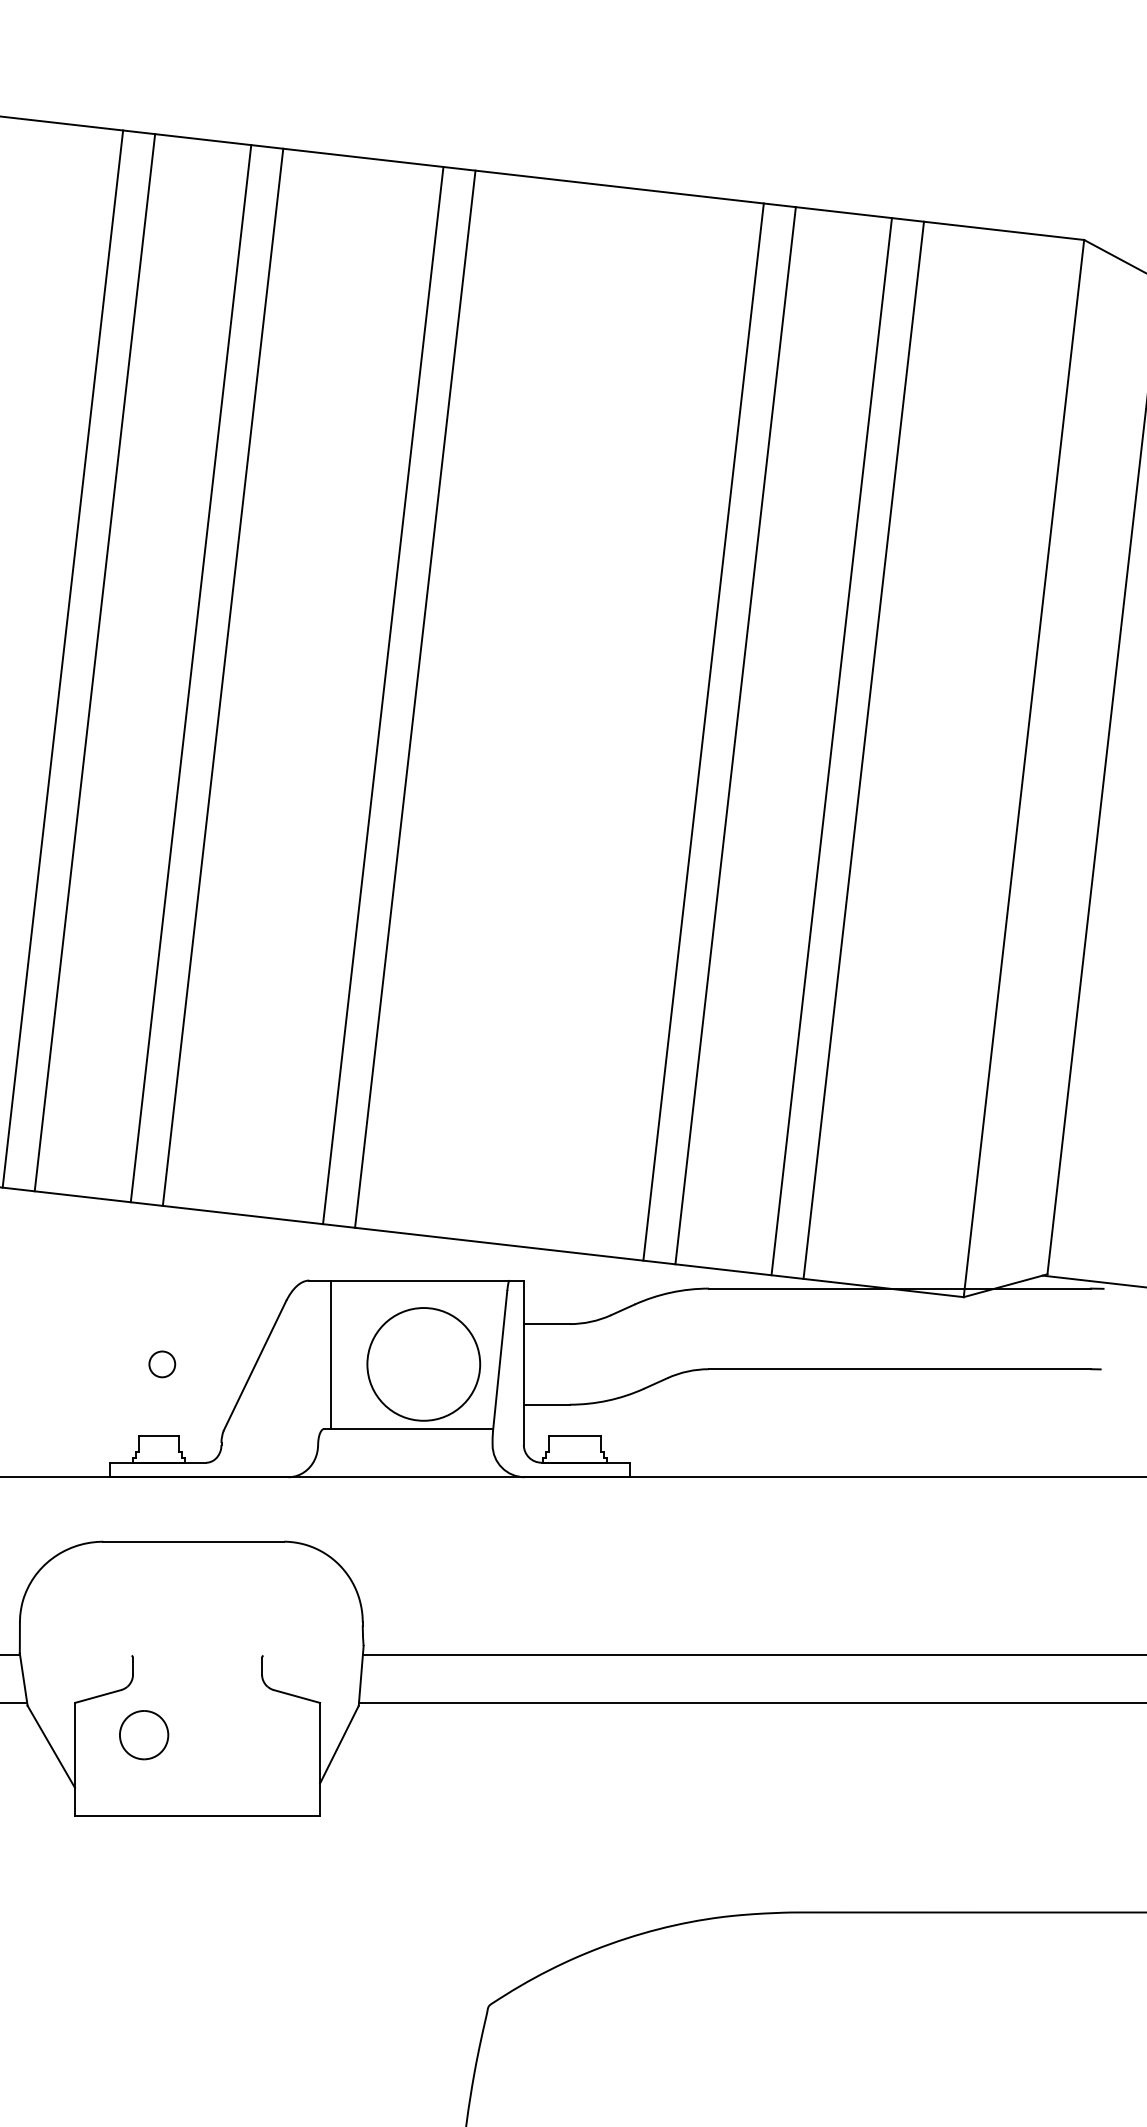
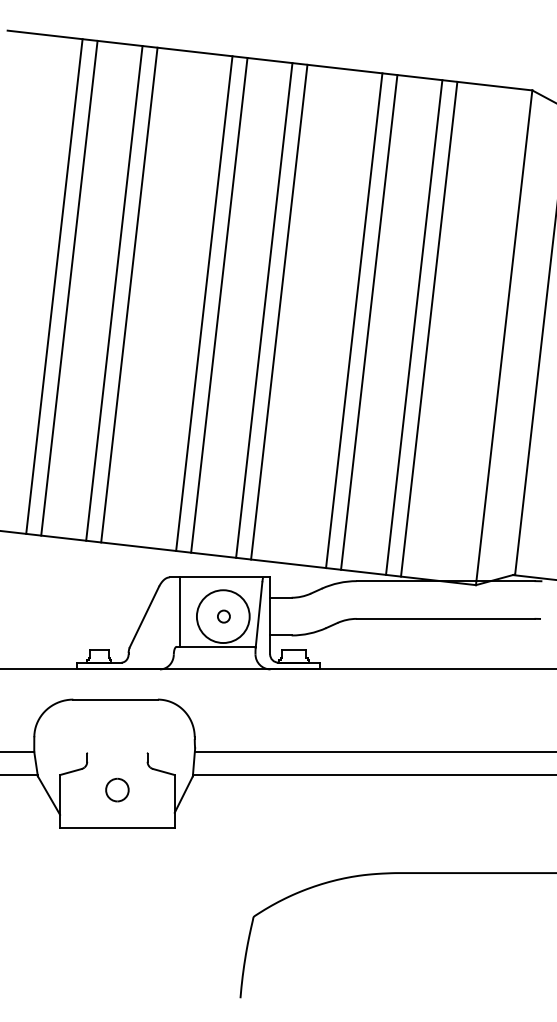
line: (511, 710) -> (264, 310), added
line: (543, 712) -> (279, 311), added
circle: (161, 1364) -> (223, 616), moved
part: (144, 1733) -> (117, 789), moved

